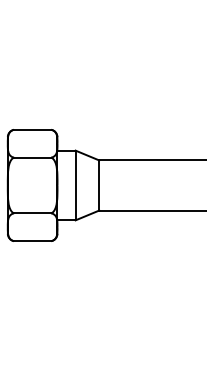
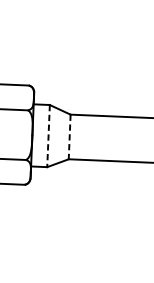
line: (75, 185) -> (48, 136), solid -> dashed
line: (99, 185) -> (69, 136), solid -> dashed

